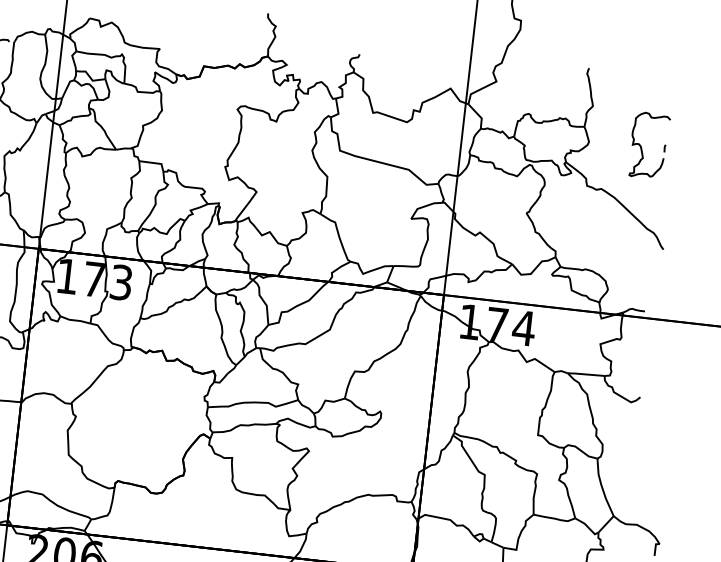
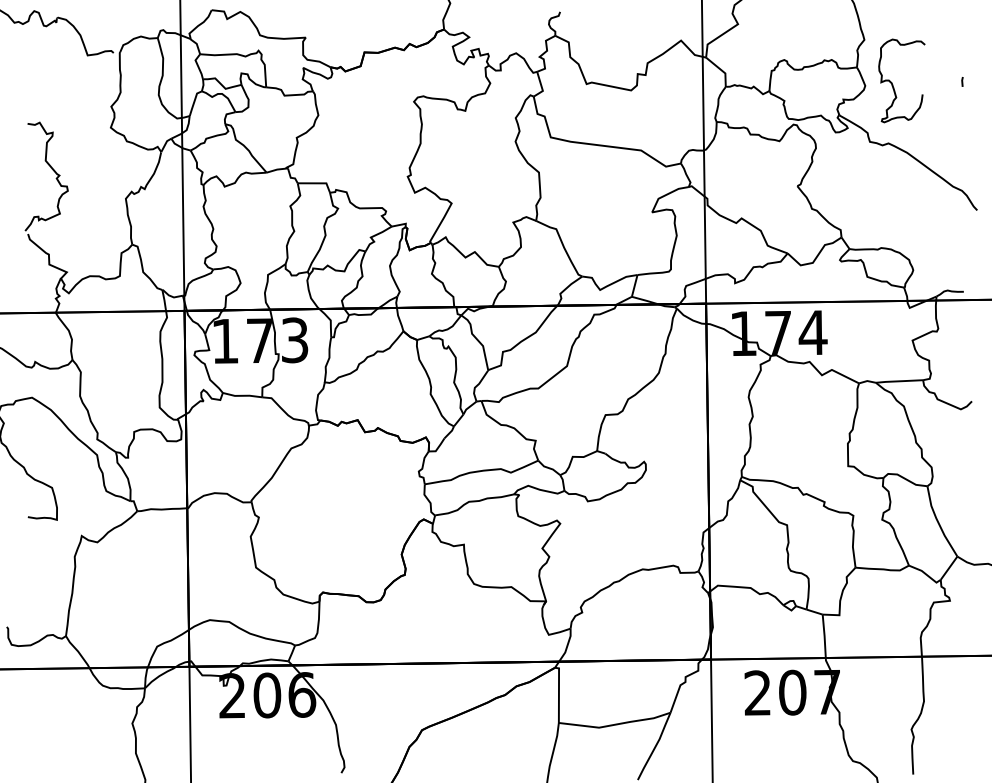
curve: (642, 147) -> (893, 84), moved

